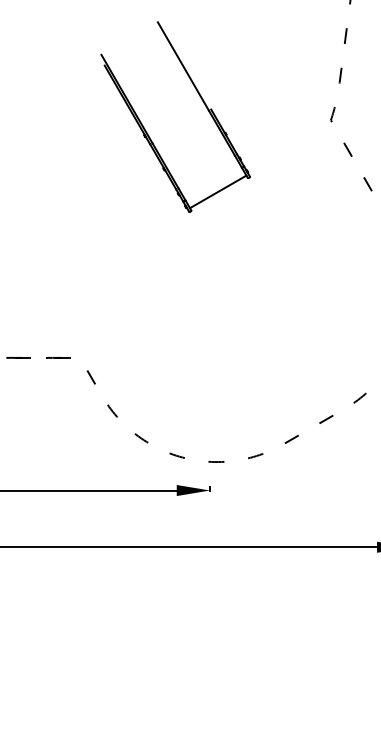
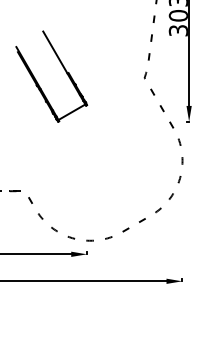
part: (198, 97) -> (62, 67), moved

